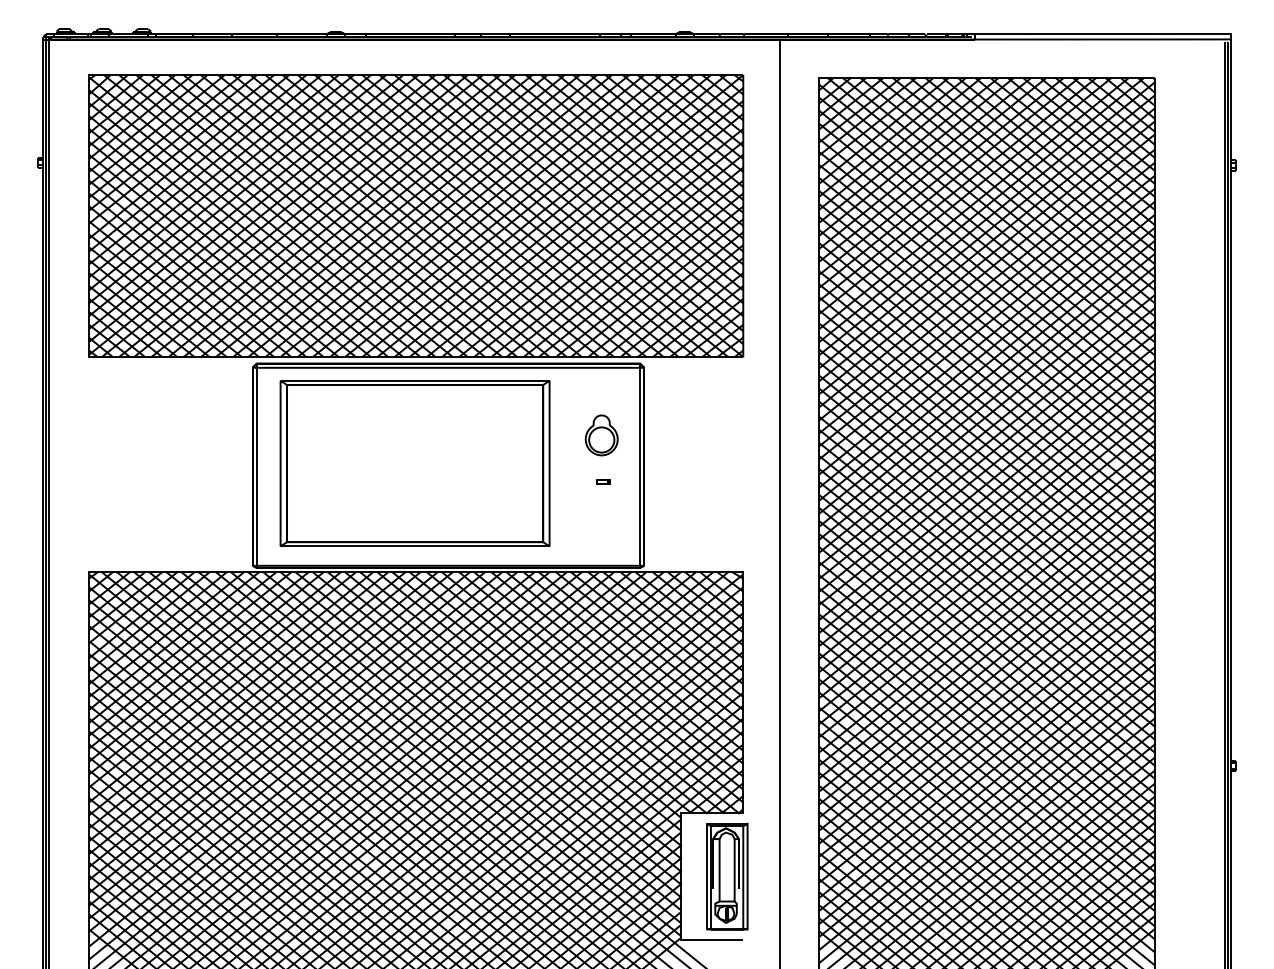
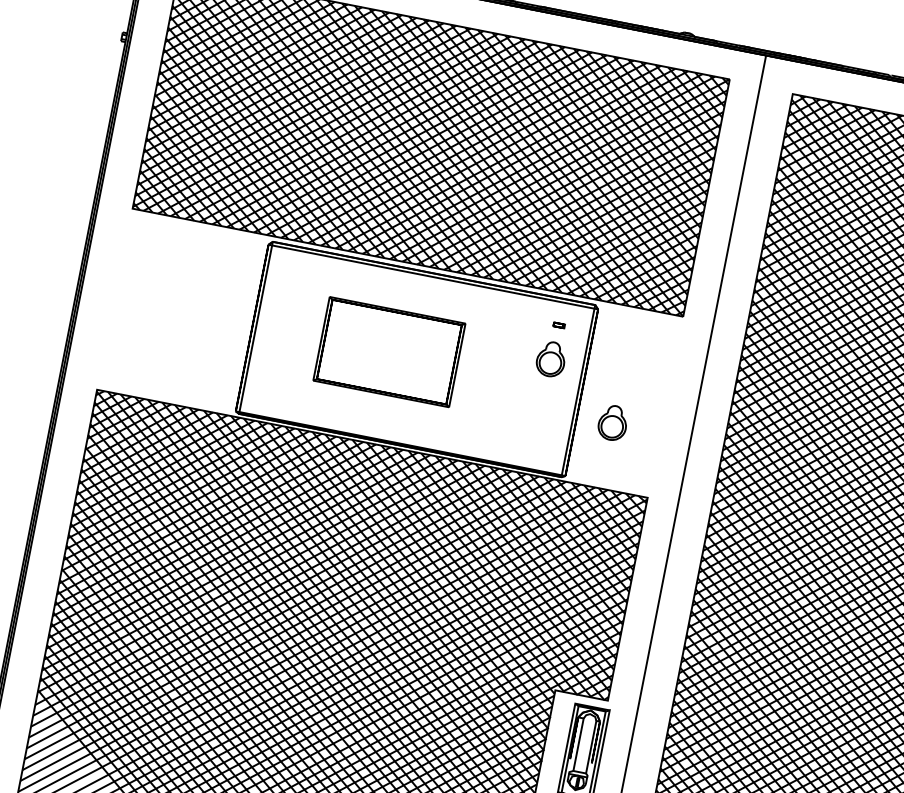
part: (414, 463) -> (388, 352), size x0.6
part: (603, 481) -> (559, 325), moved
part: (686, 494) -> (612, 423), added

